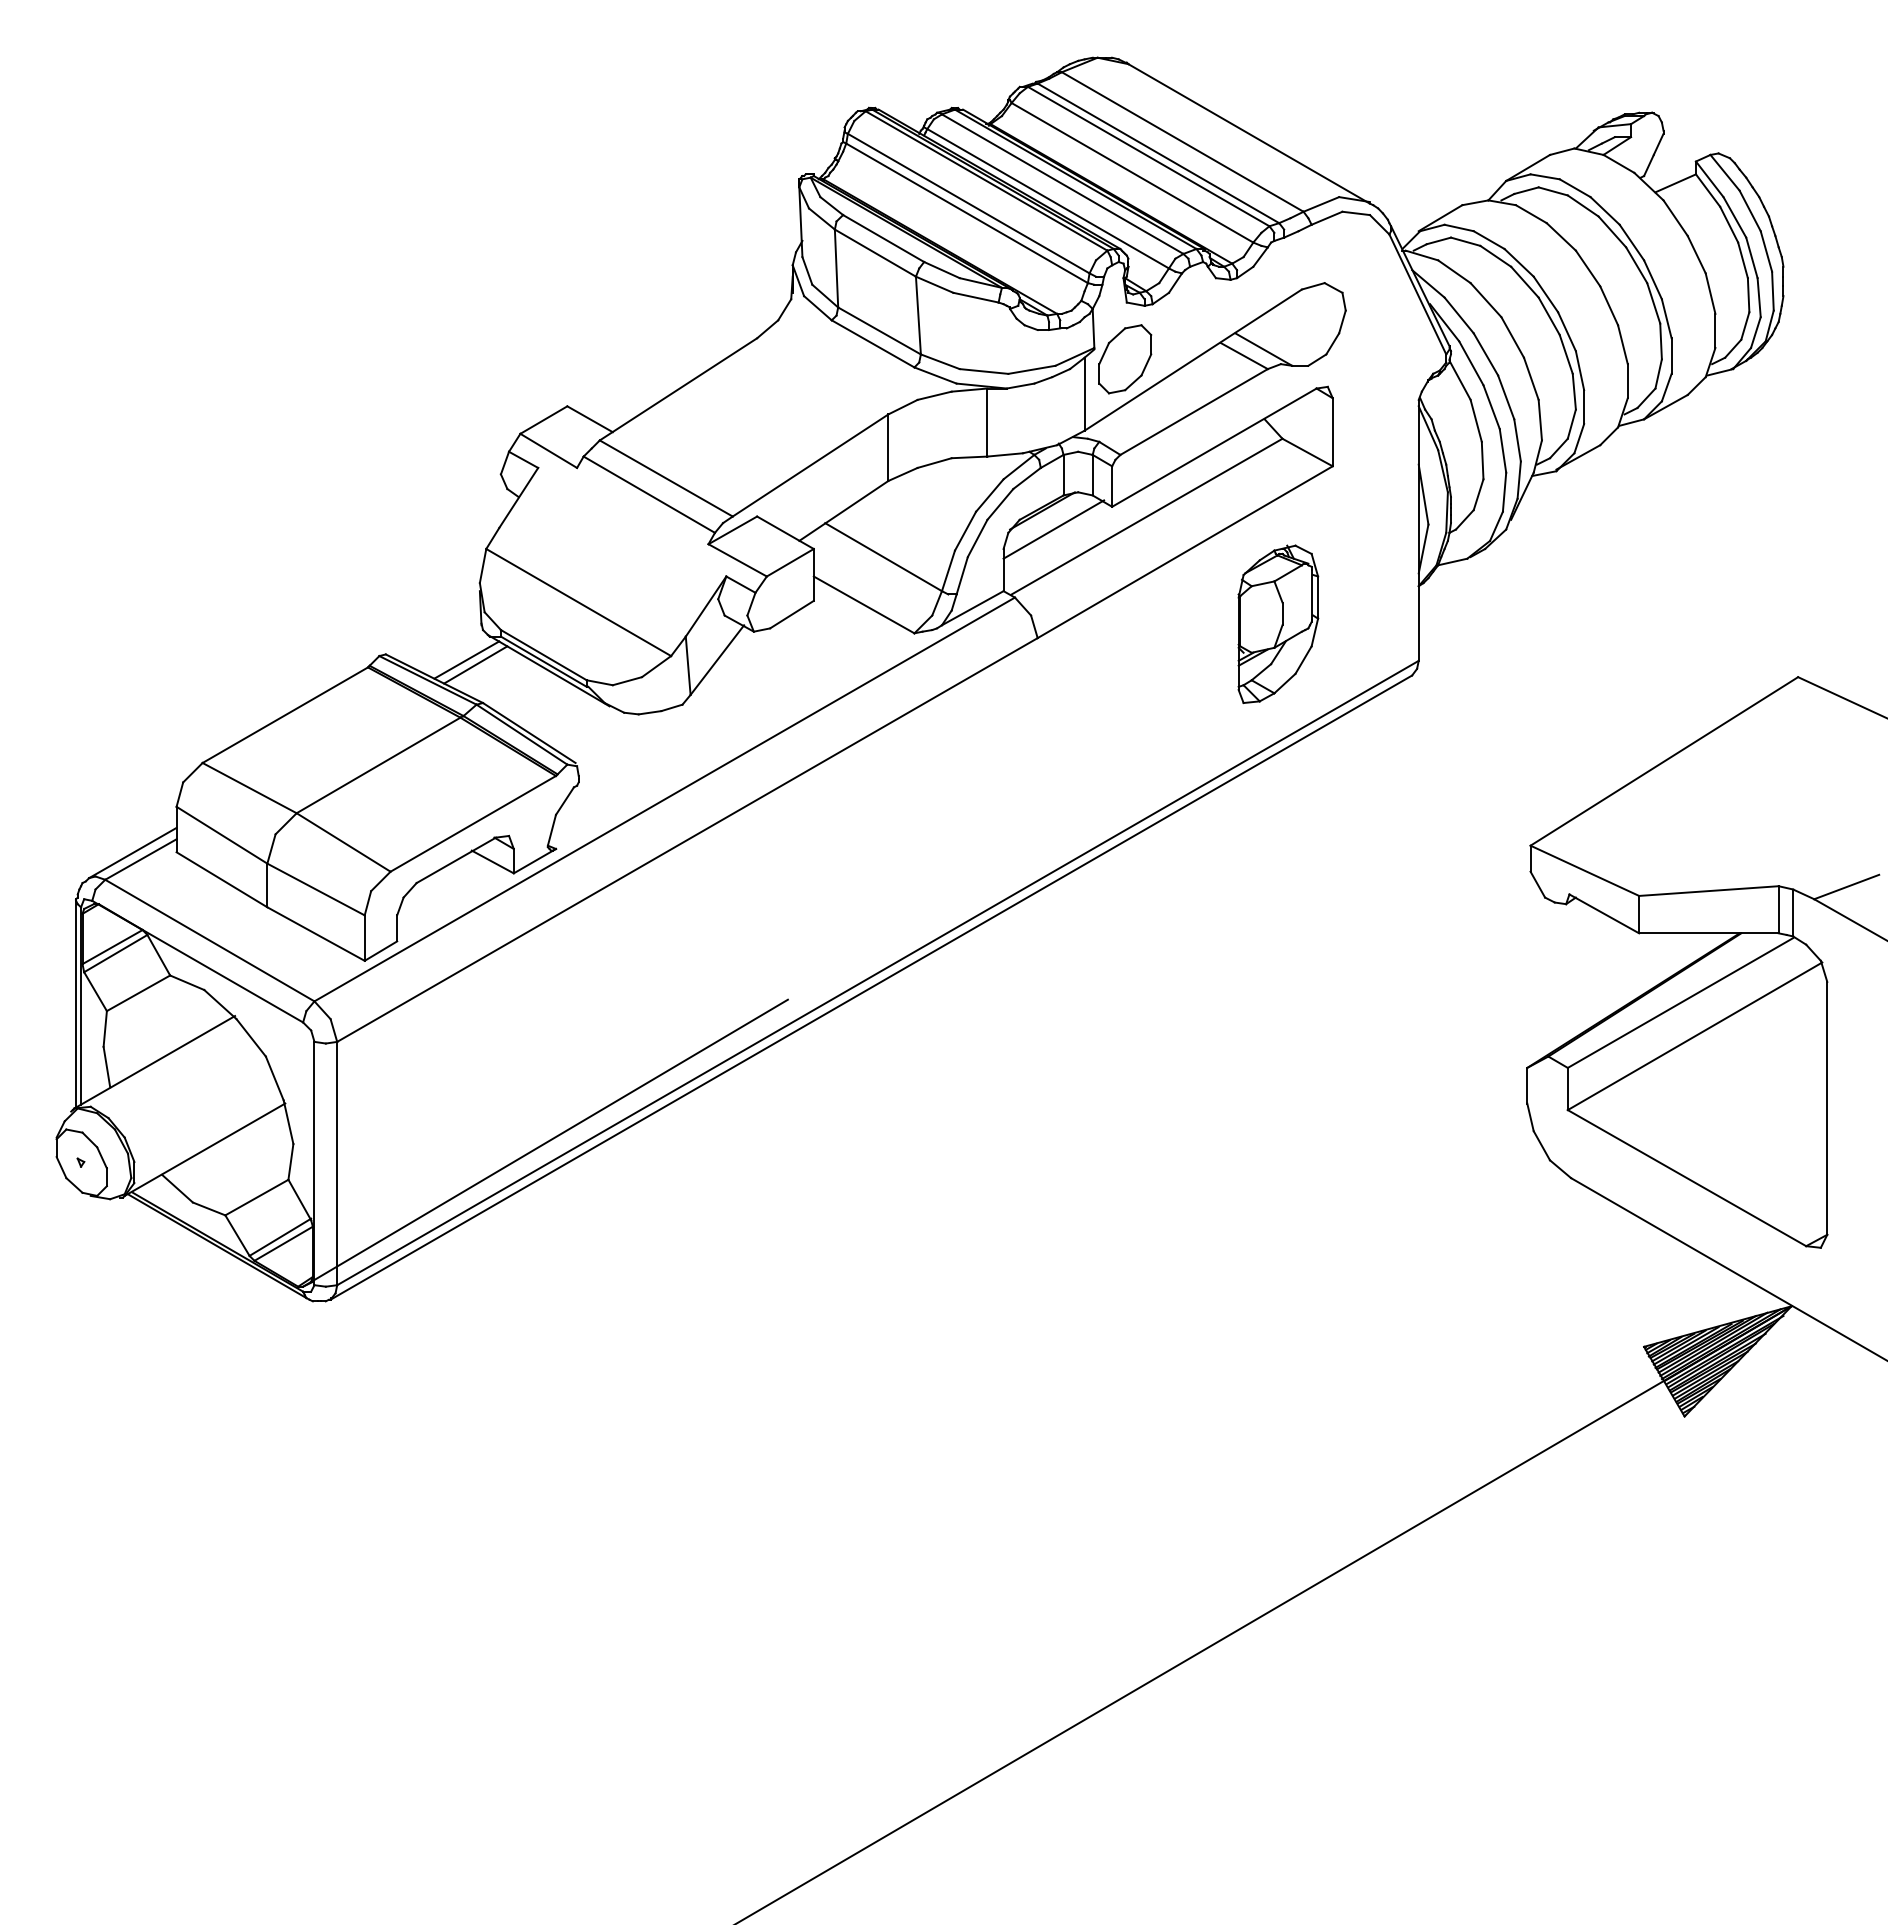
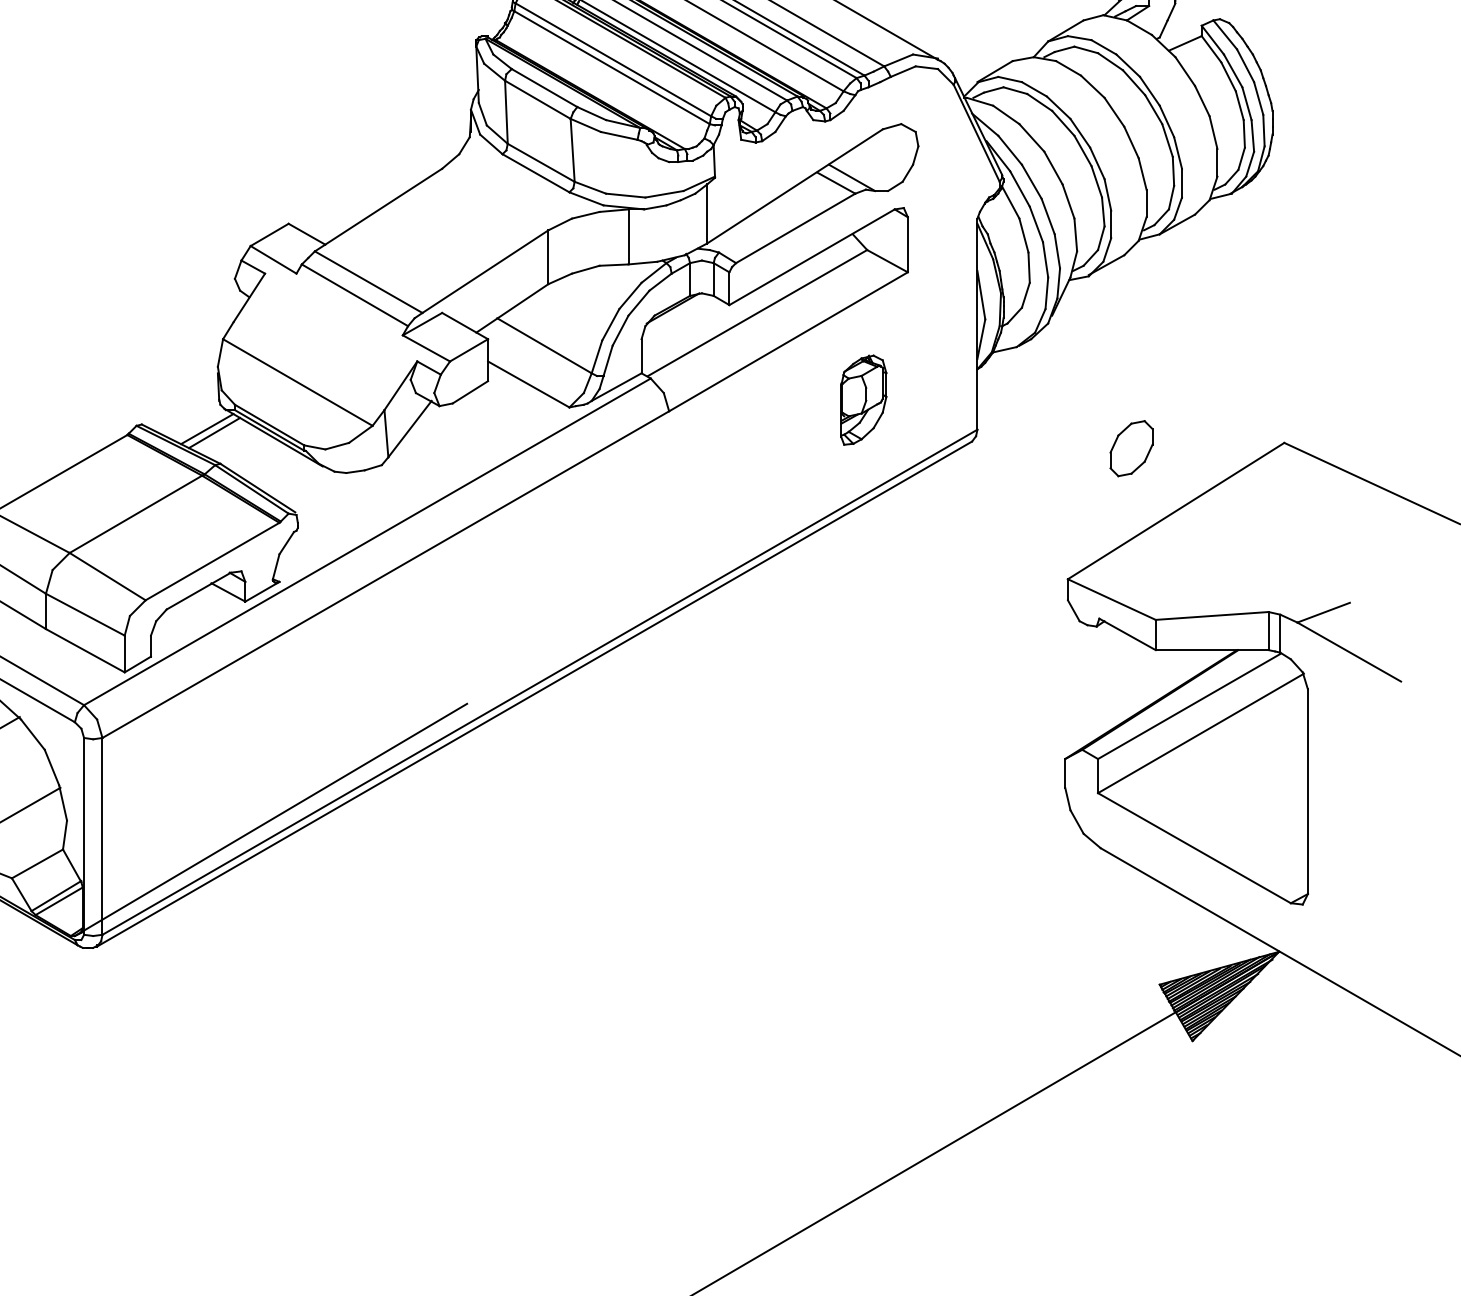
part: (1125, 359) -> (1131, 448), moved
line: (1053, 529) -> (681, 323), removed
part: (1278, 624) -> (863, 400), size x0.7

